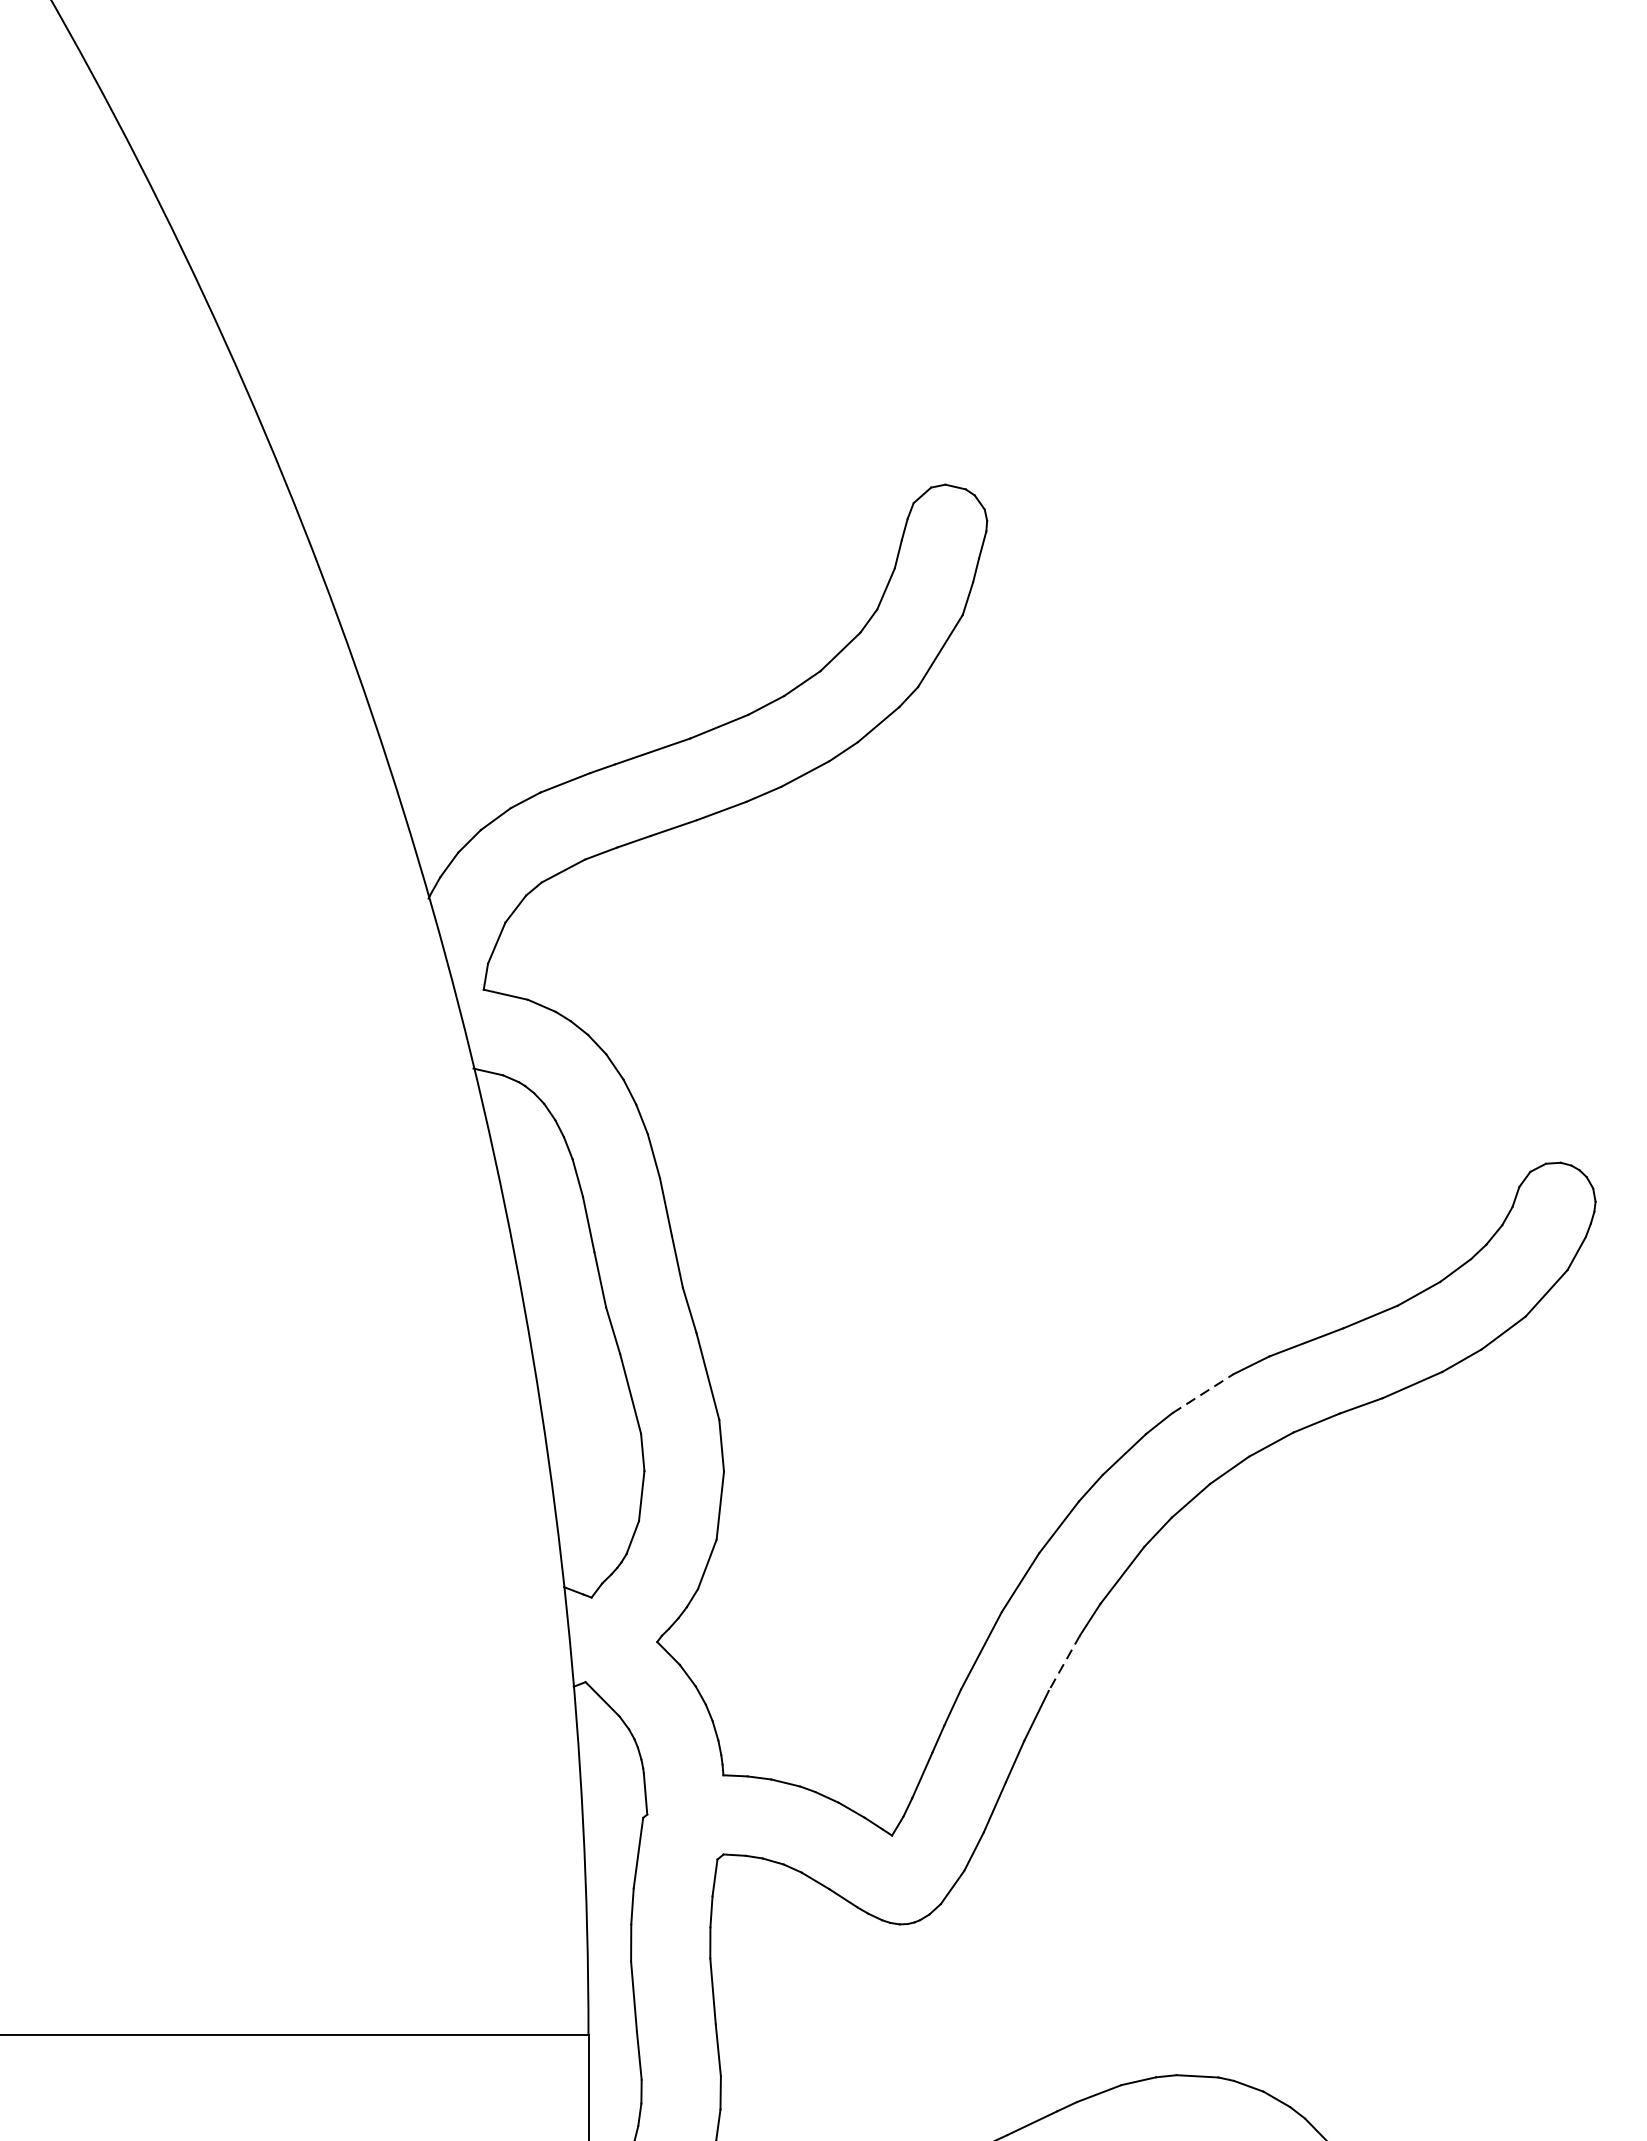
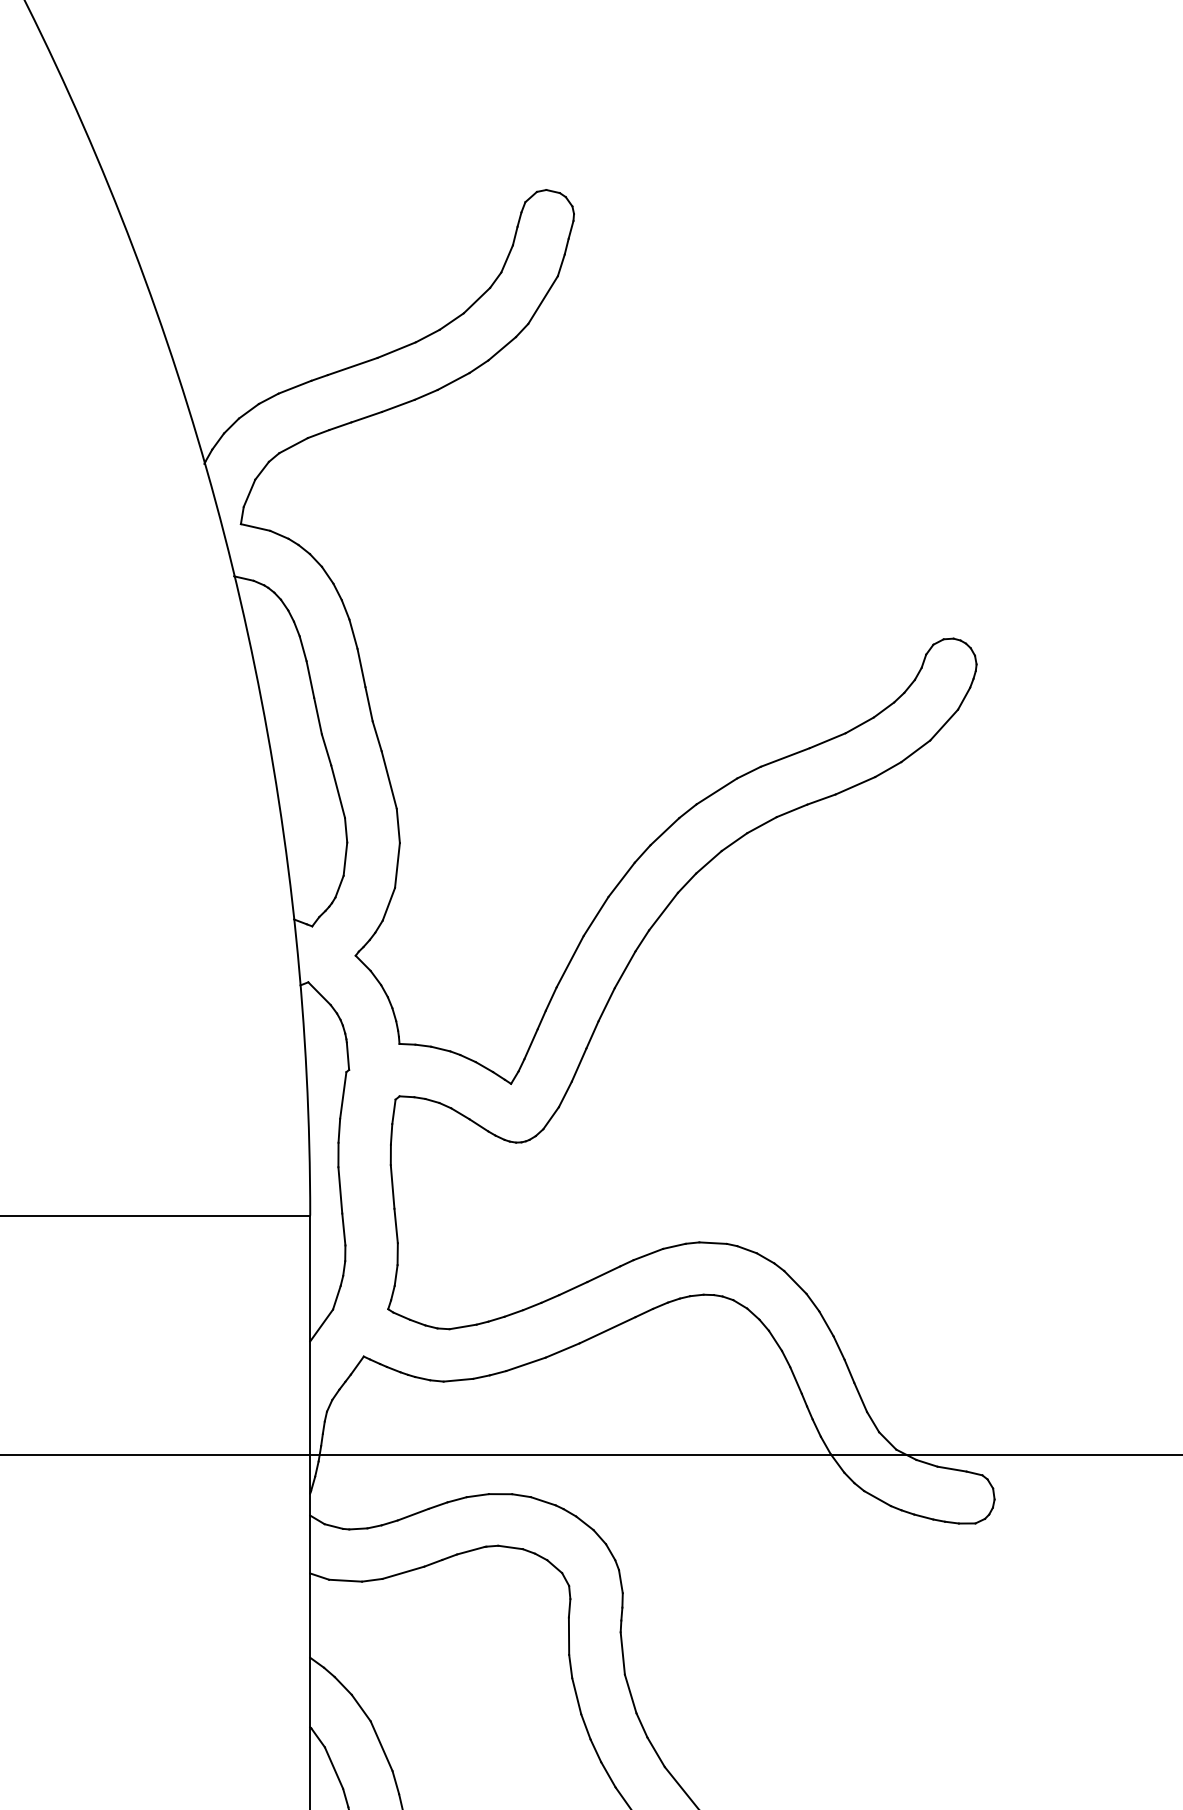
line: (1204, 1393) -> (717, 791), dashed -> solid
line: (1063, 1664) -> (624, 970), dashed -> solid

